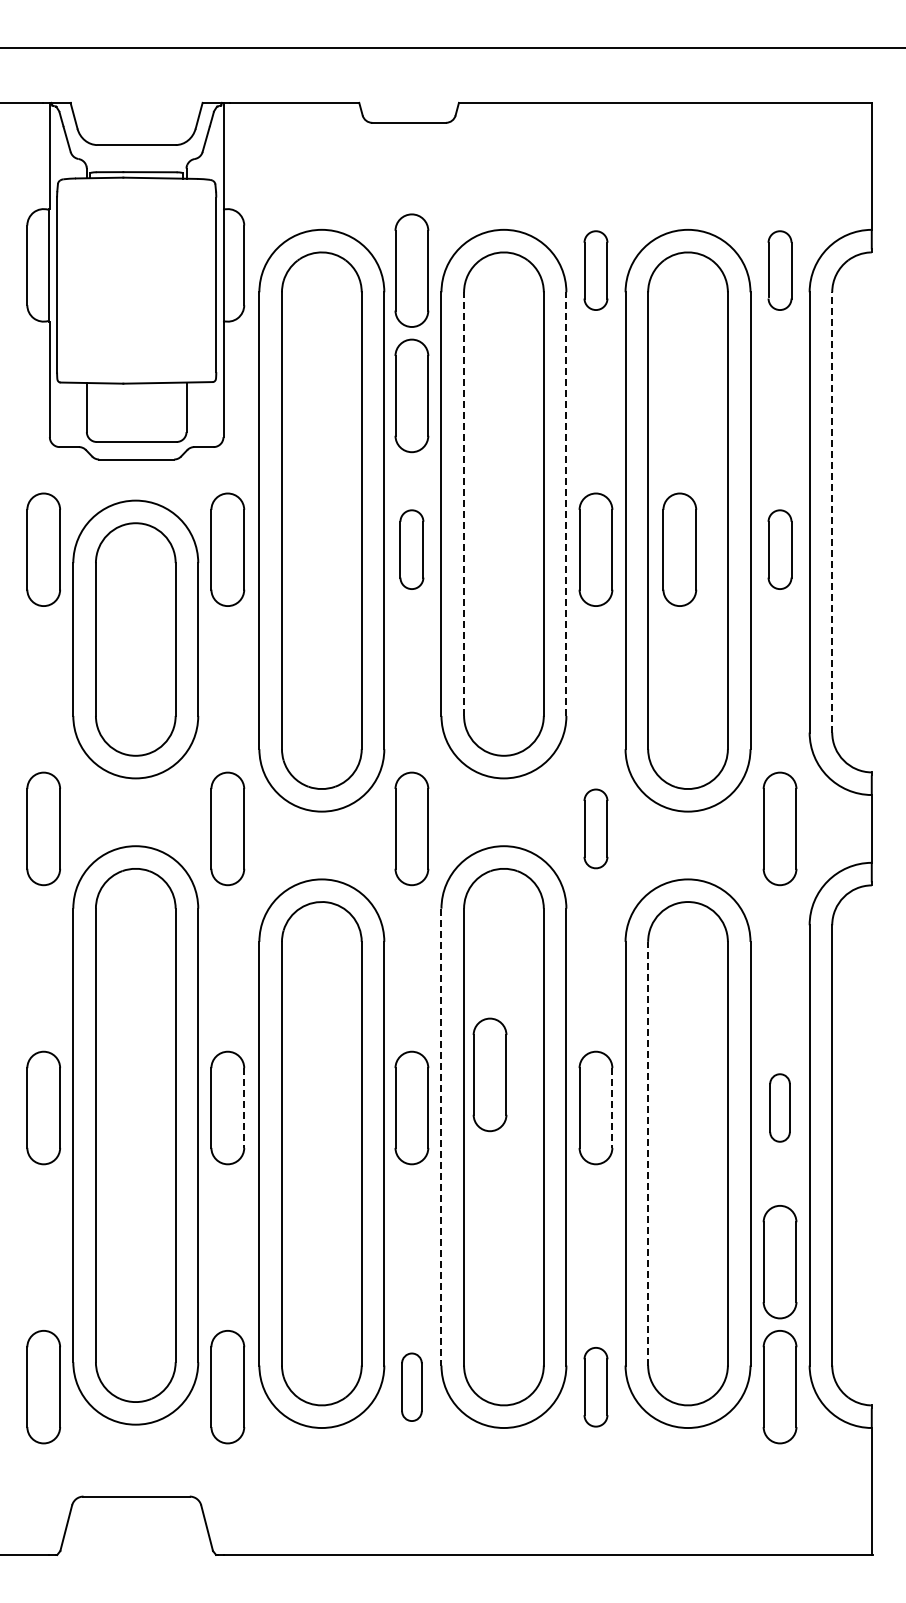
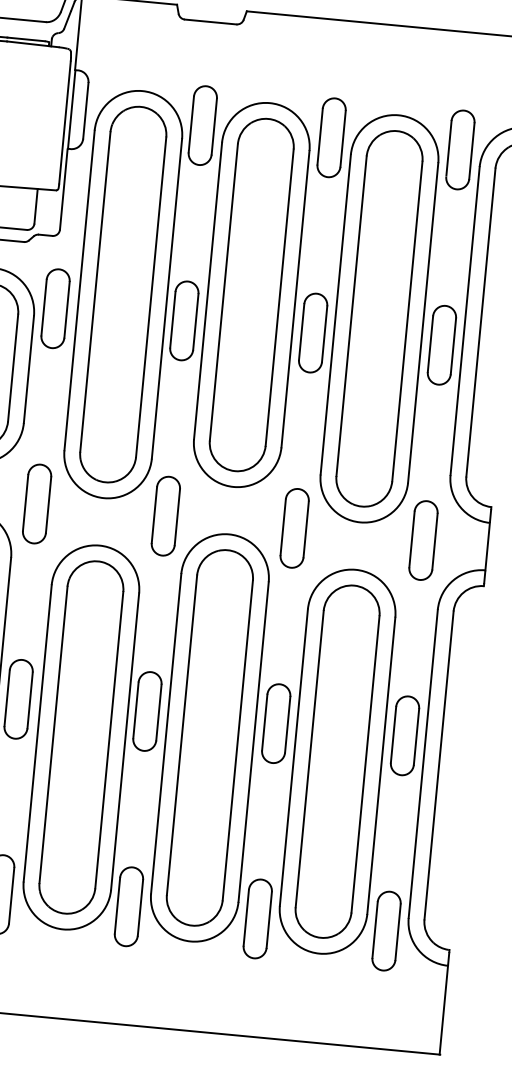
part: (595, 270) -> (331, 137), size x1.43
part: (779, 270) -> (460, 149), size x1.43
part: (411, 395) -> (194, 212), removed
line: (464, 504) -> (224, 292), dashed -> solid
line: (566, 504) -> (295, 299), dashed -> solid
line: (832, 511) -> (481, 321), dashed -> solid
part: (411, 549) -> (184, 320), size x1.43
part: (679, 549) -> (371, 338), removed
part: (779, 549) -> (441, 345), size x1.43
part: (595, 828) -> (294, 528), size x1.43
part: (489, 1074) -> (203, 693), removed
part: (779, 1107) -> (404, 735), size x1.67
line: (244, 1108) -> (30, 700), dashed -> solid
line: (612, 1108) -> (287, 725), dashed -> solid
line: (441, 1137) -> (166, 734), dashed -> solid
line: (648, 1153) -> (309, 758), dashed -> solid
part: (779, 1262) -> (394, 843), removed
part: (411, 1387) -> (128, 907), size x1.67
part: (595, 1387) -> (257, 919), size x1.43

